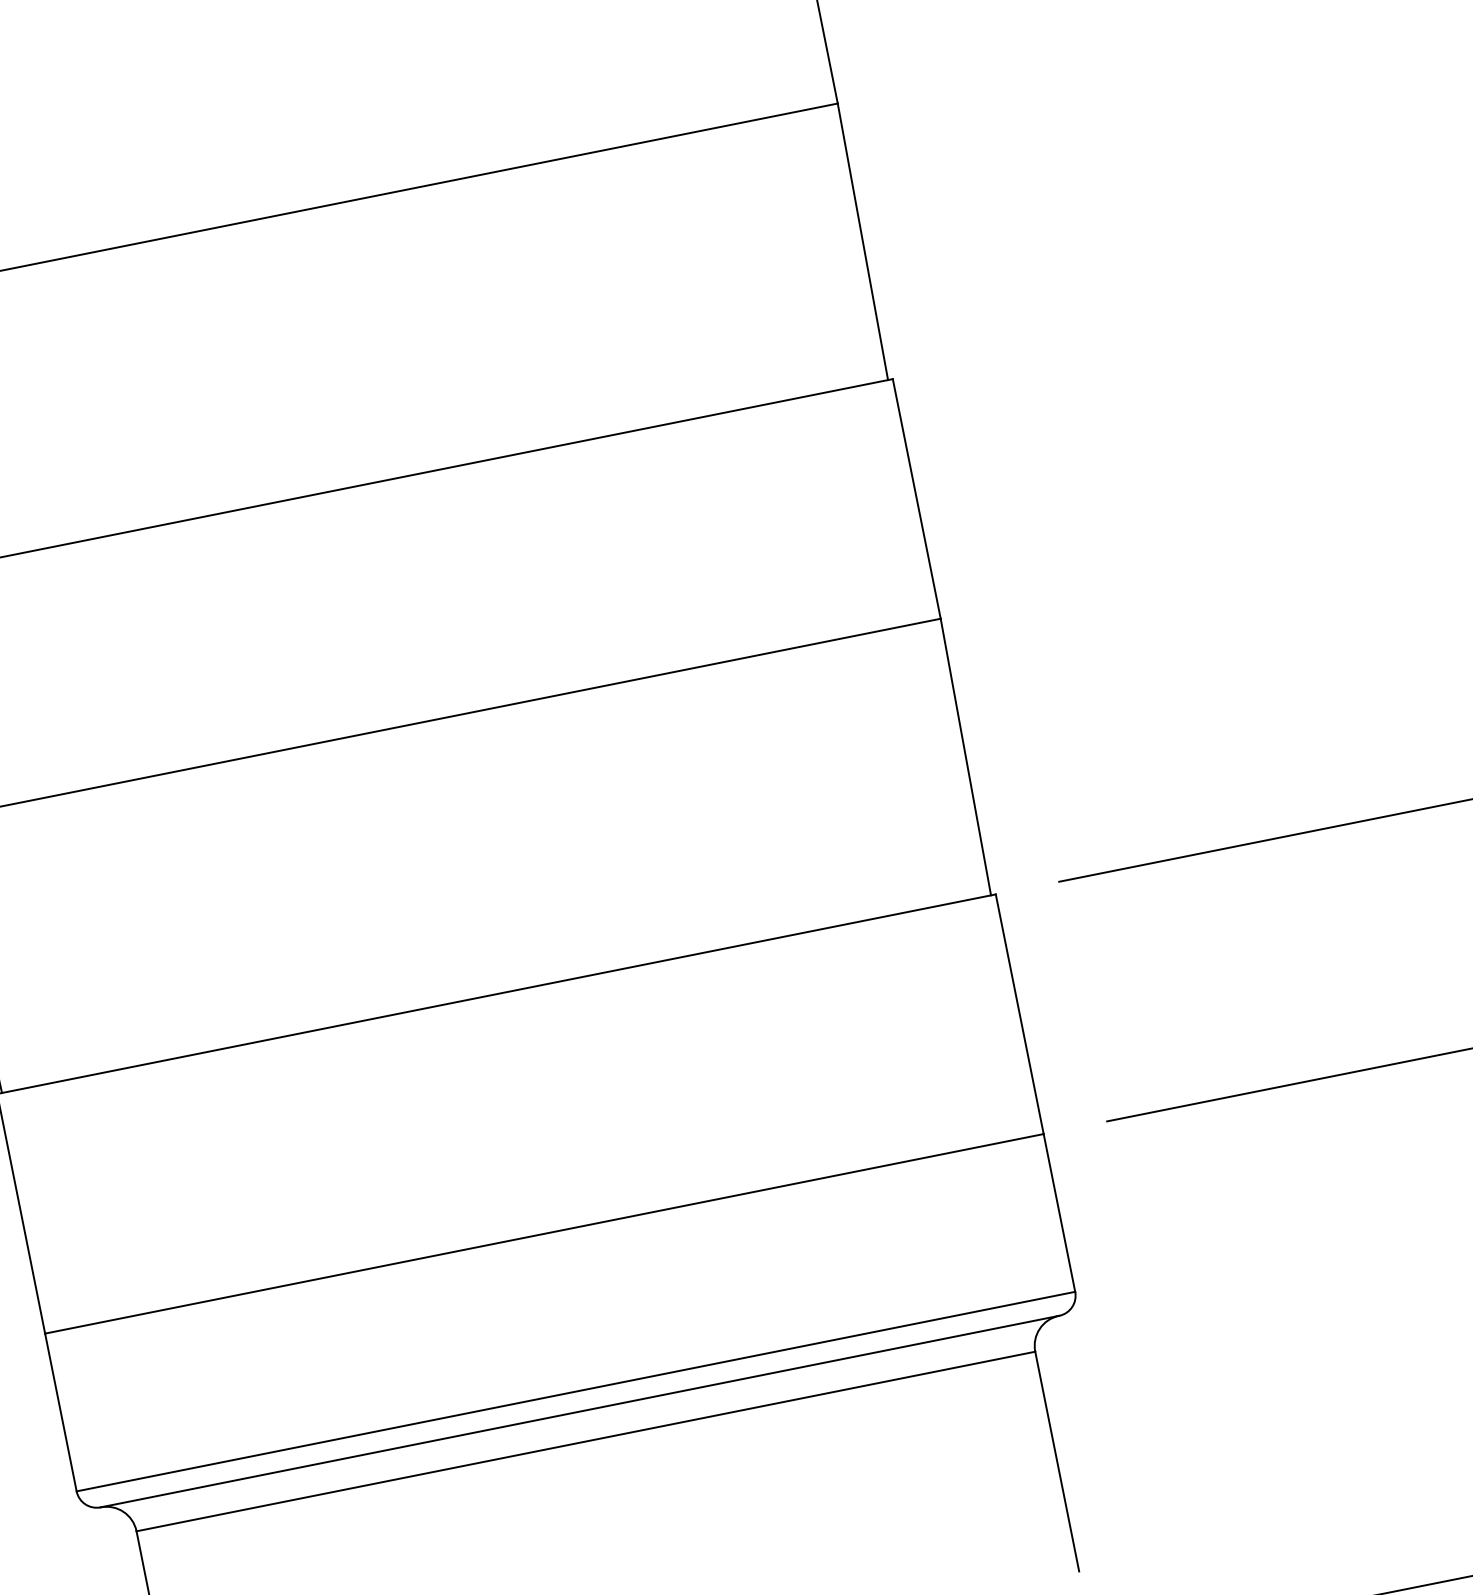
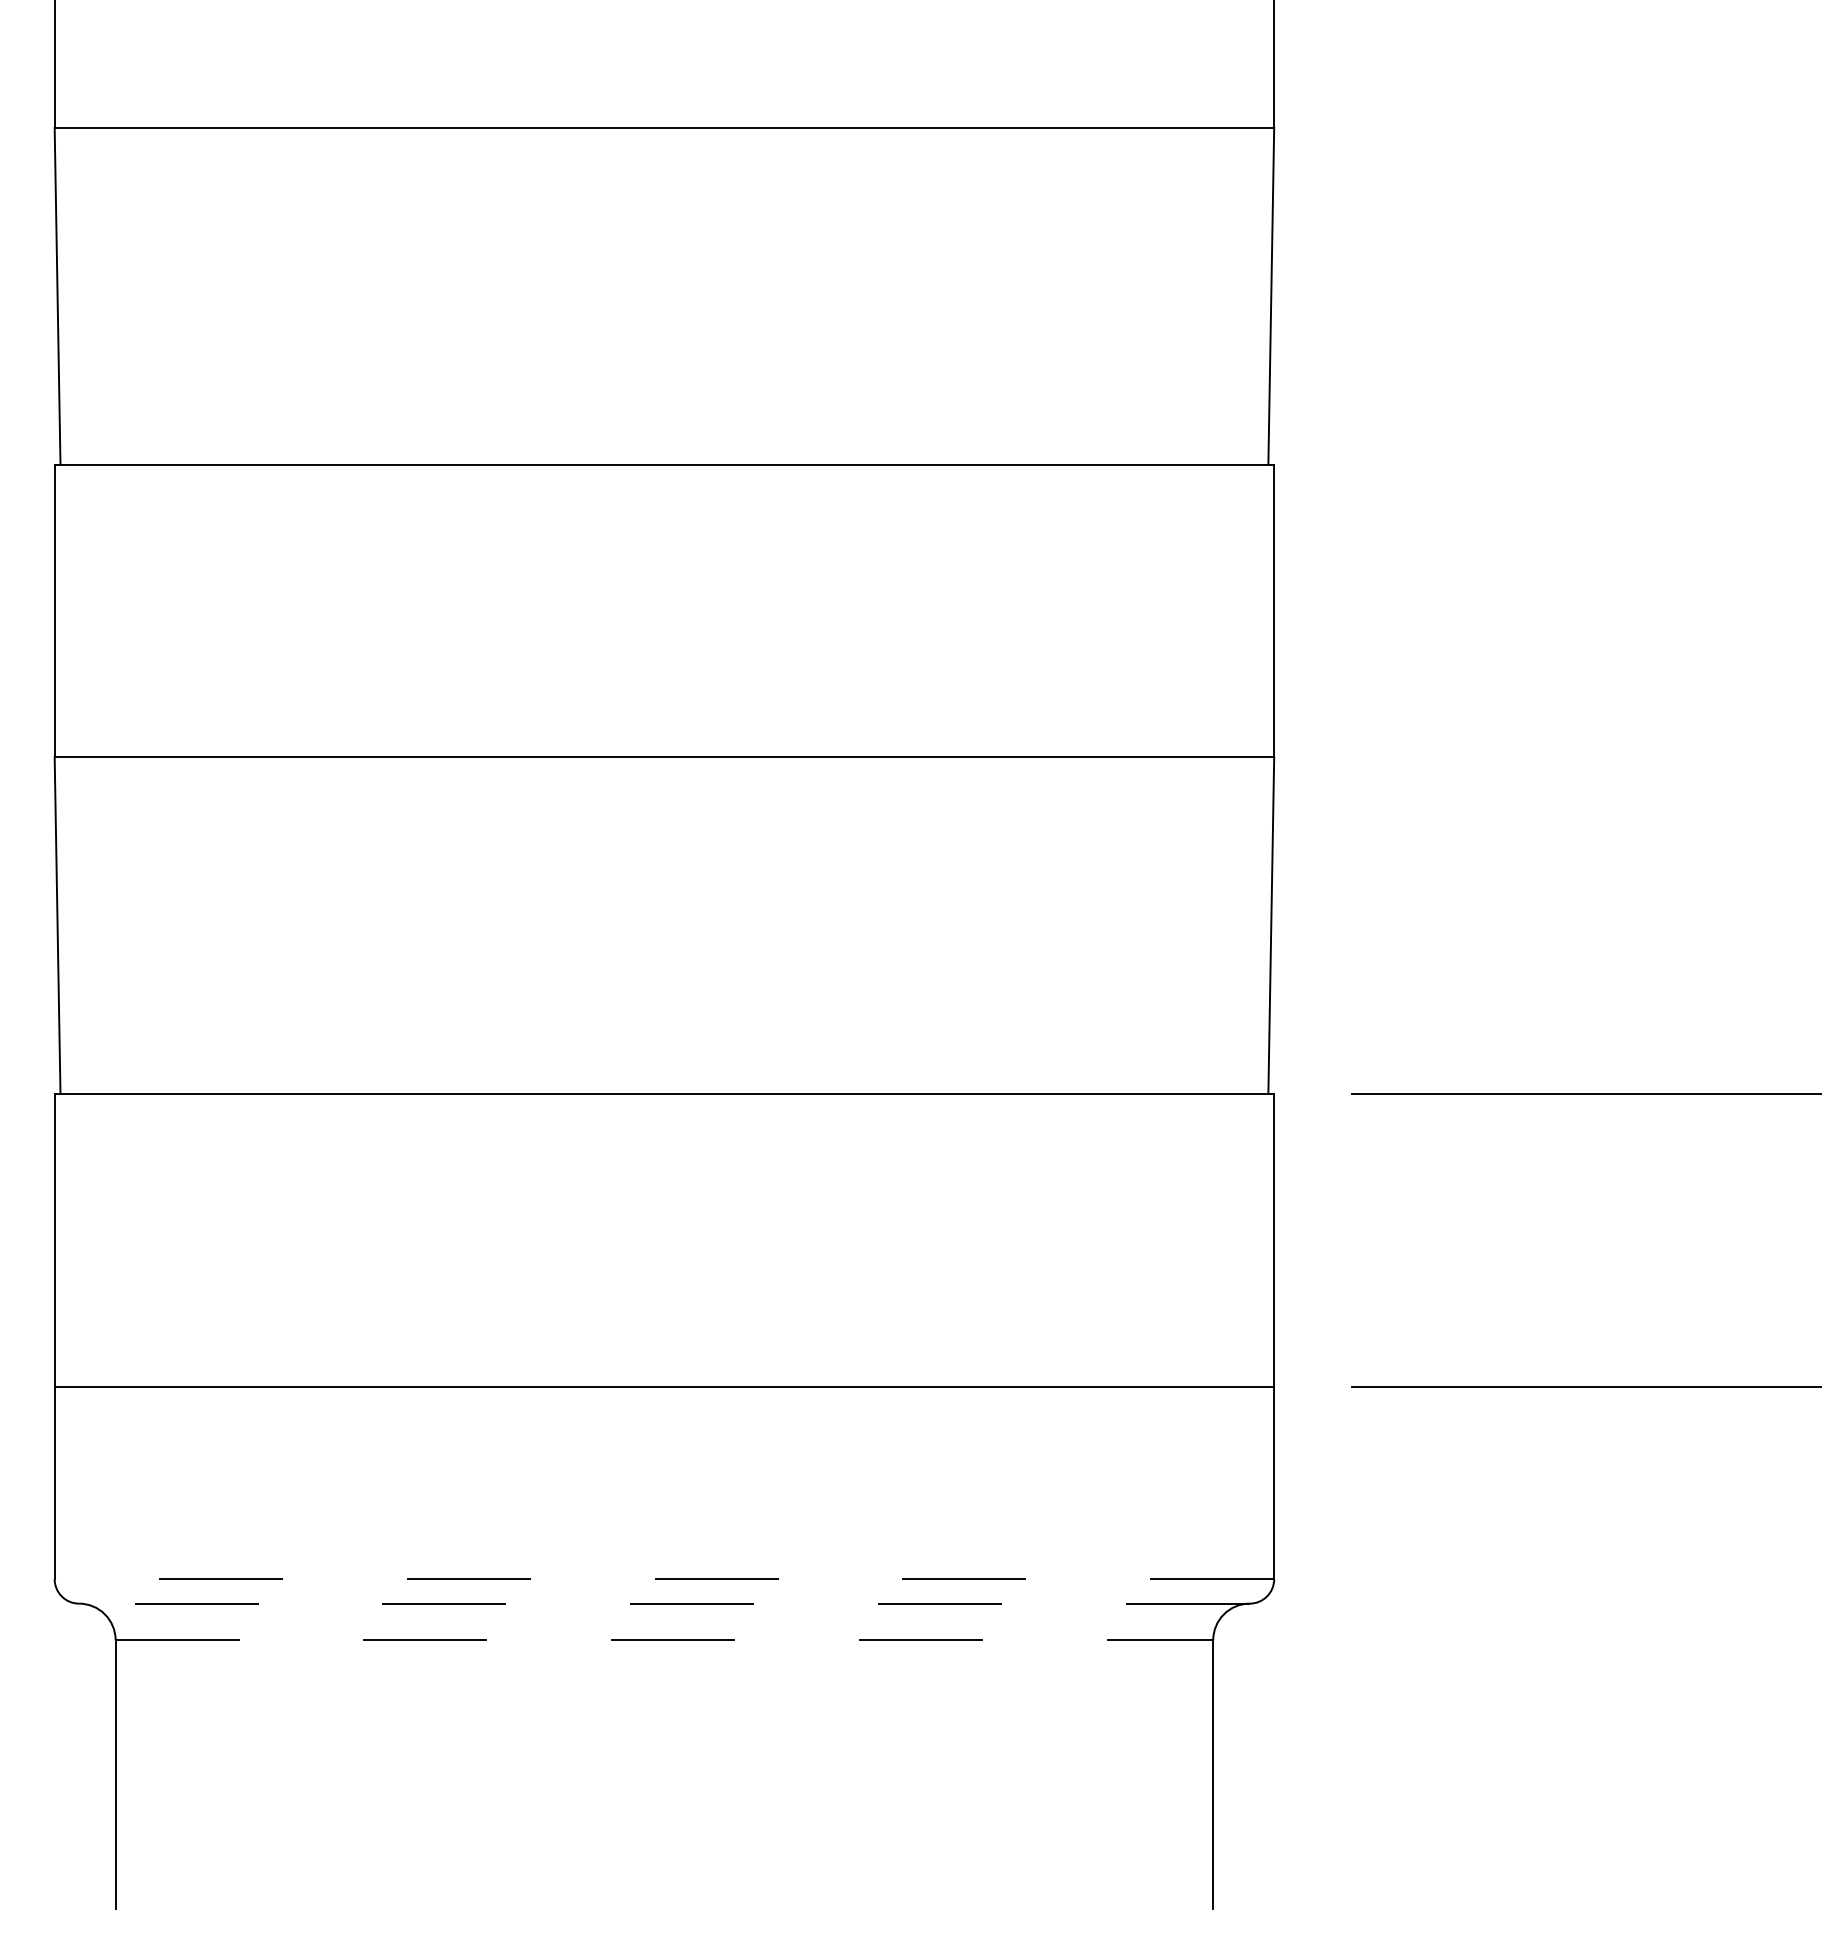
line: (576, 1391) -> (664, 1579), solid -> dashed
line: (579, 1411) -> (663, 1603), solid -> dashed
line: (586, 1441) -> (664, 1640), solid -> dashed

